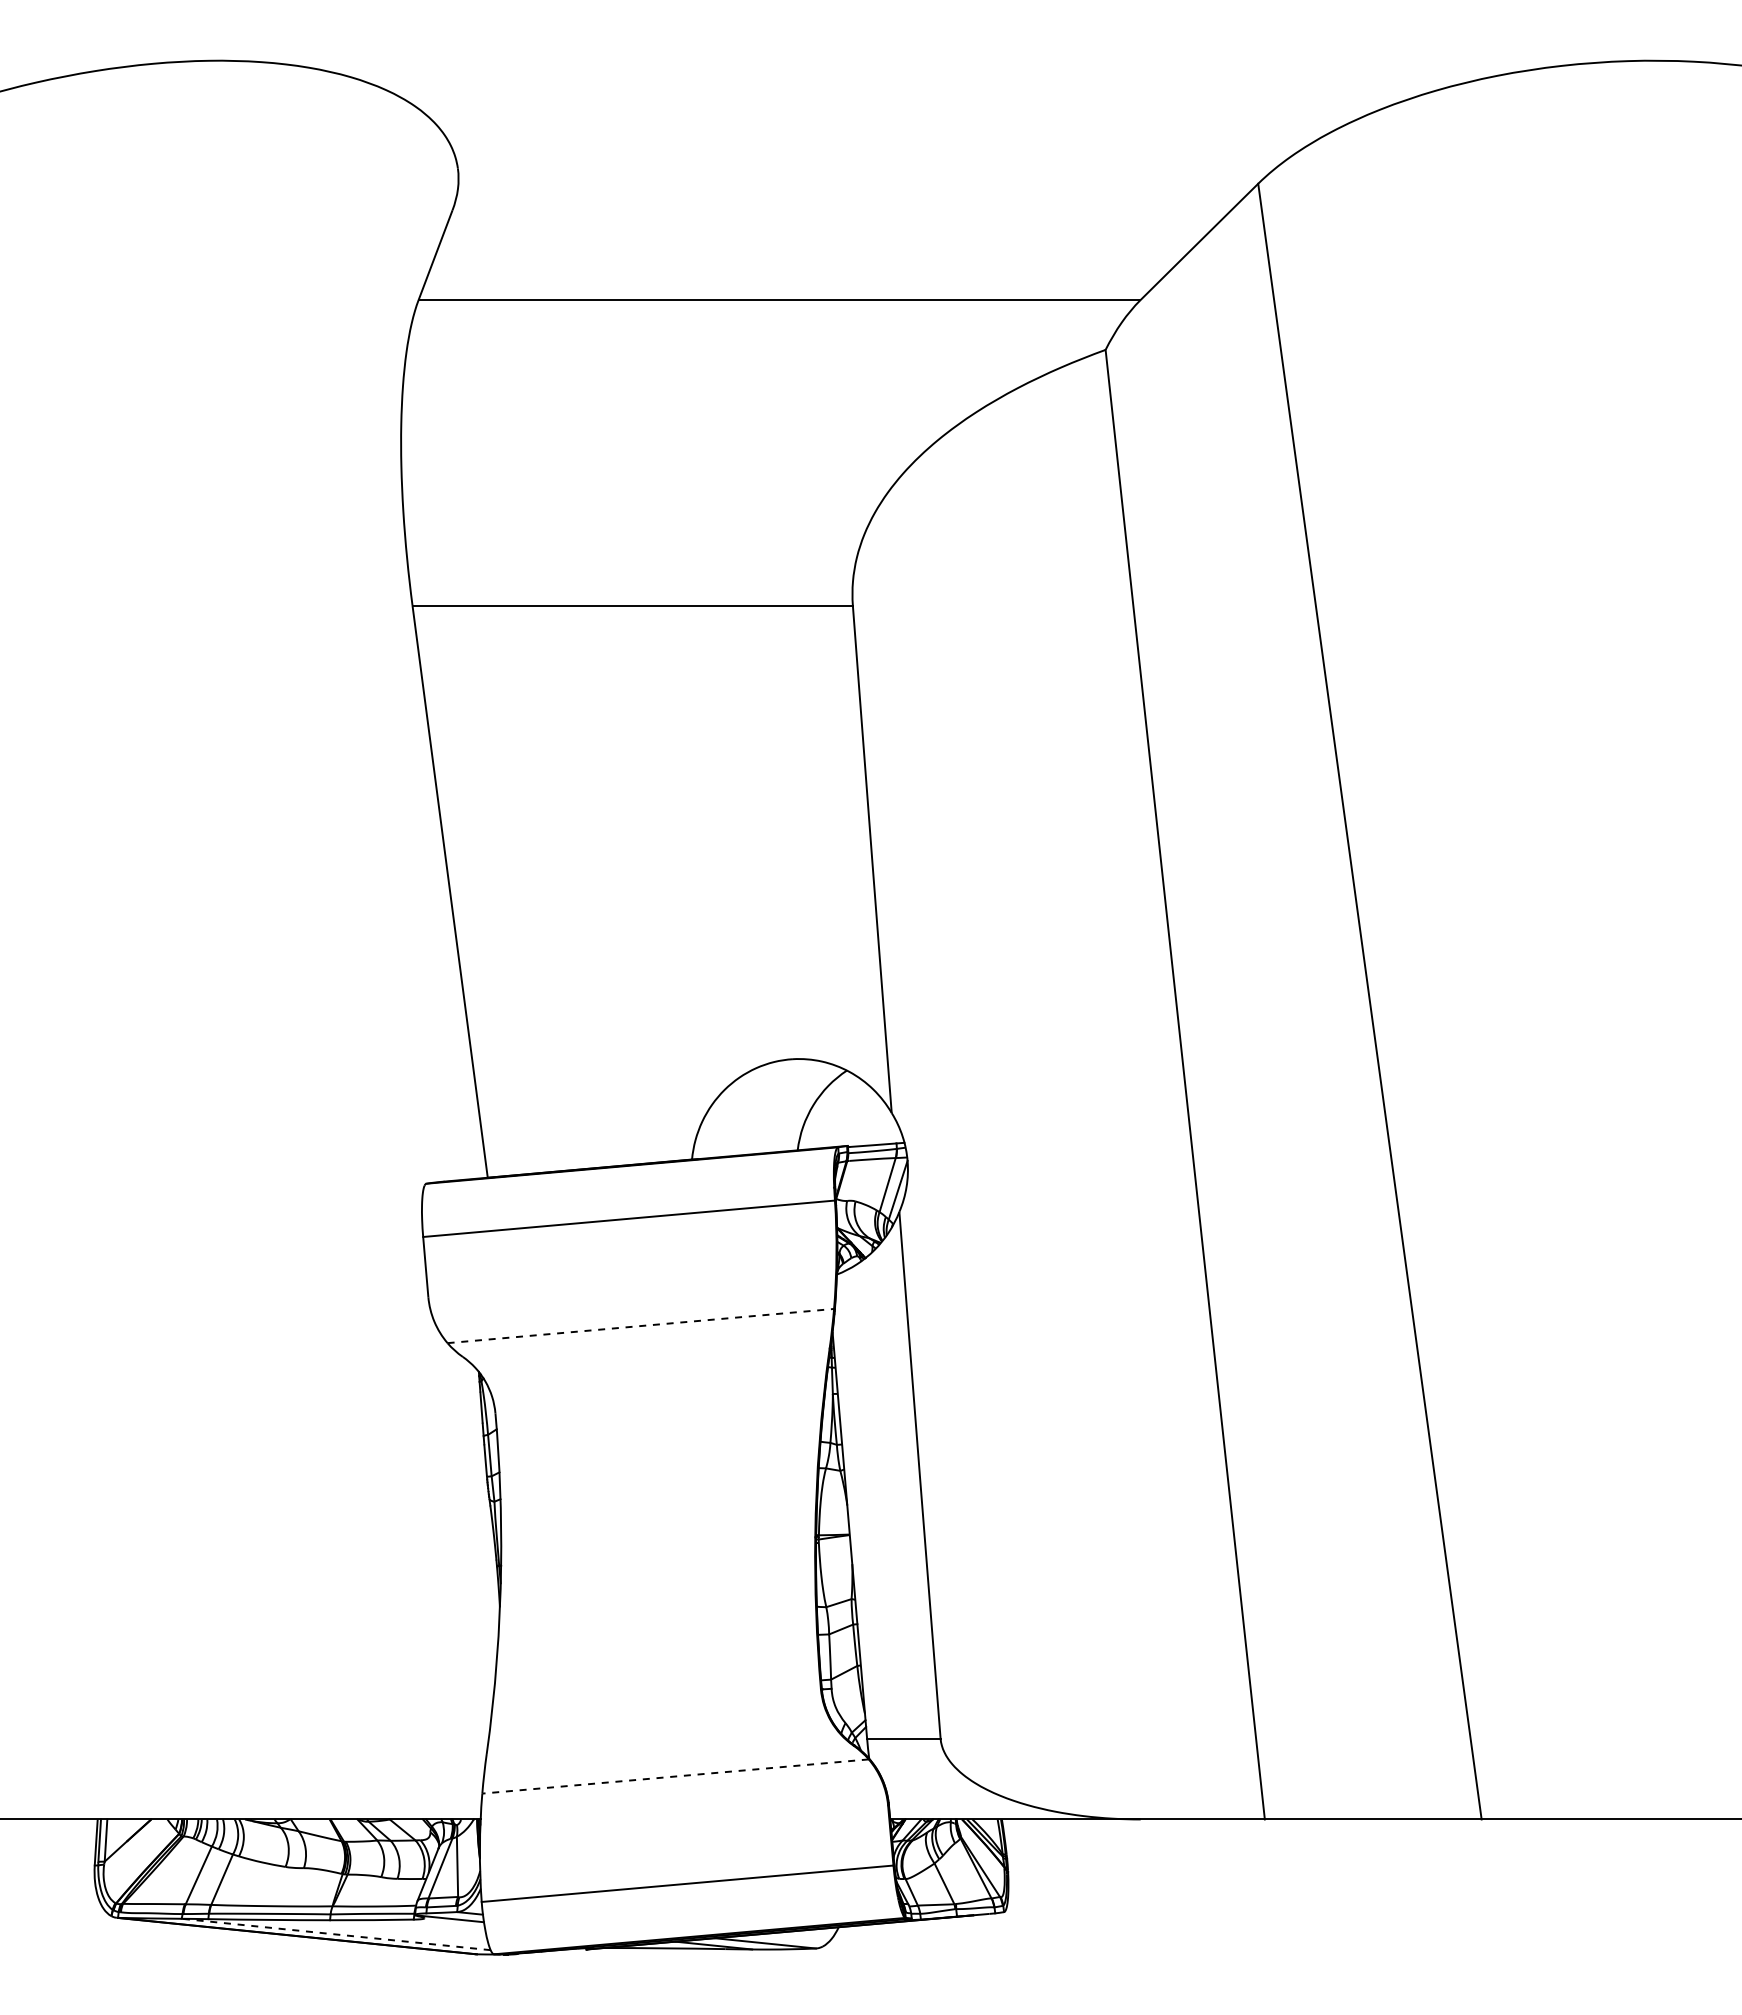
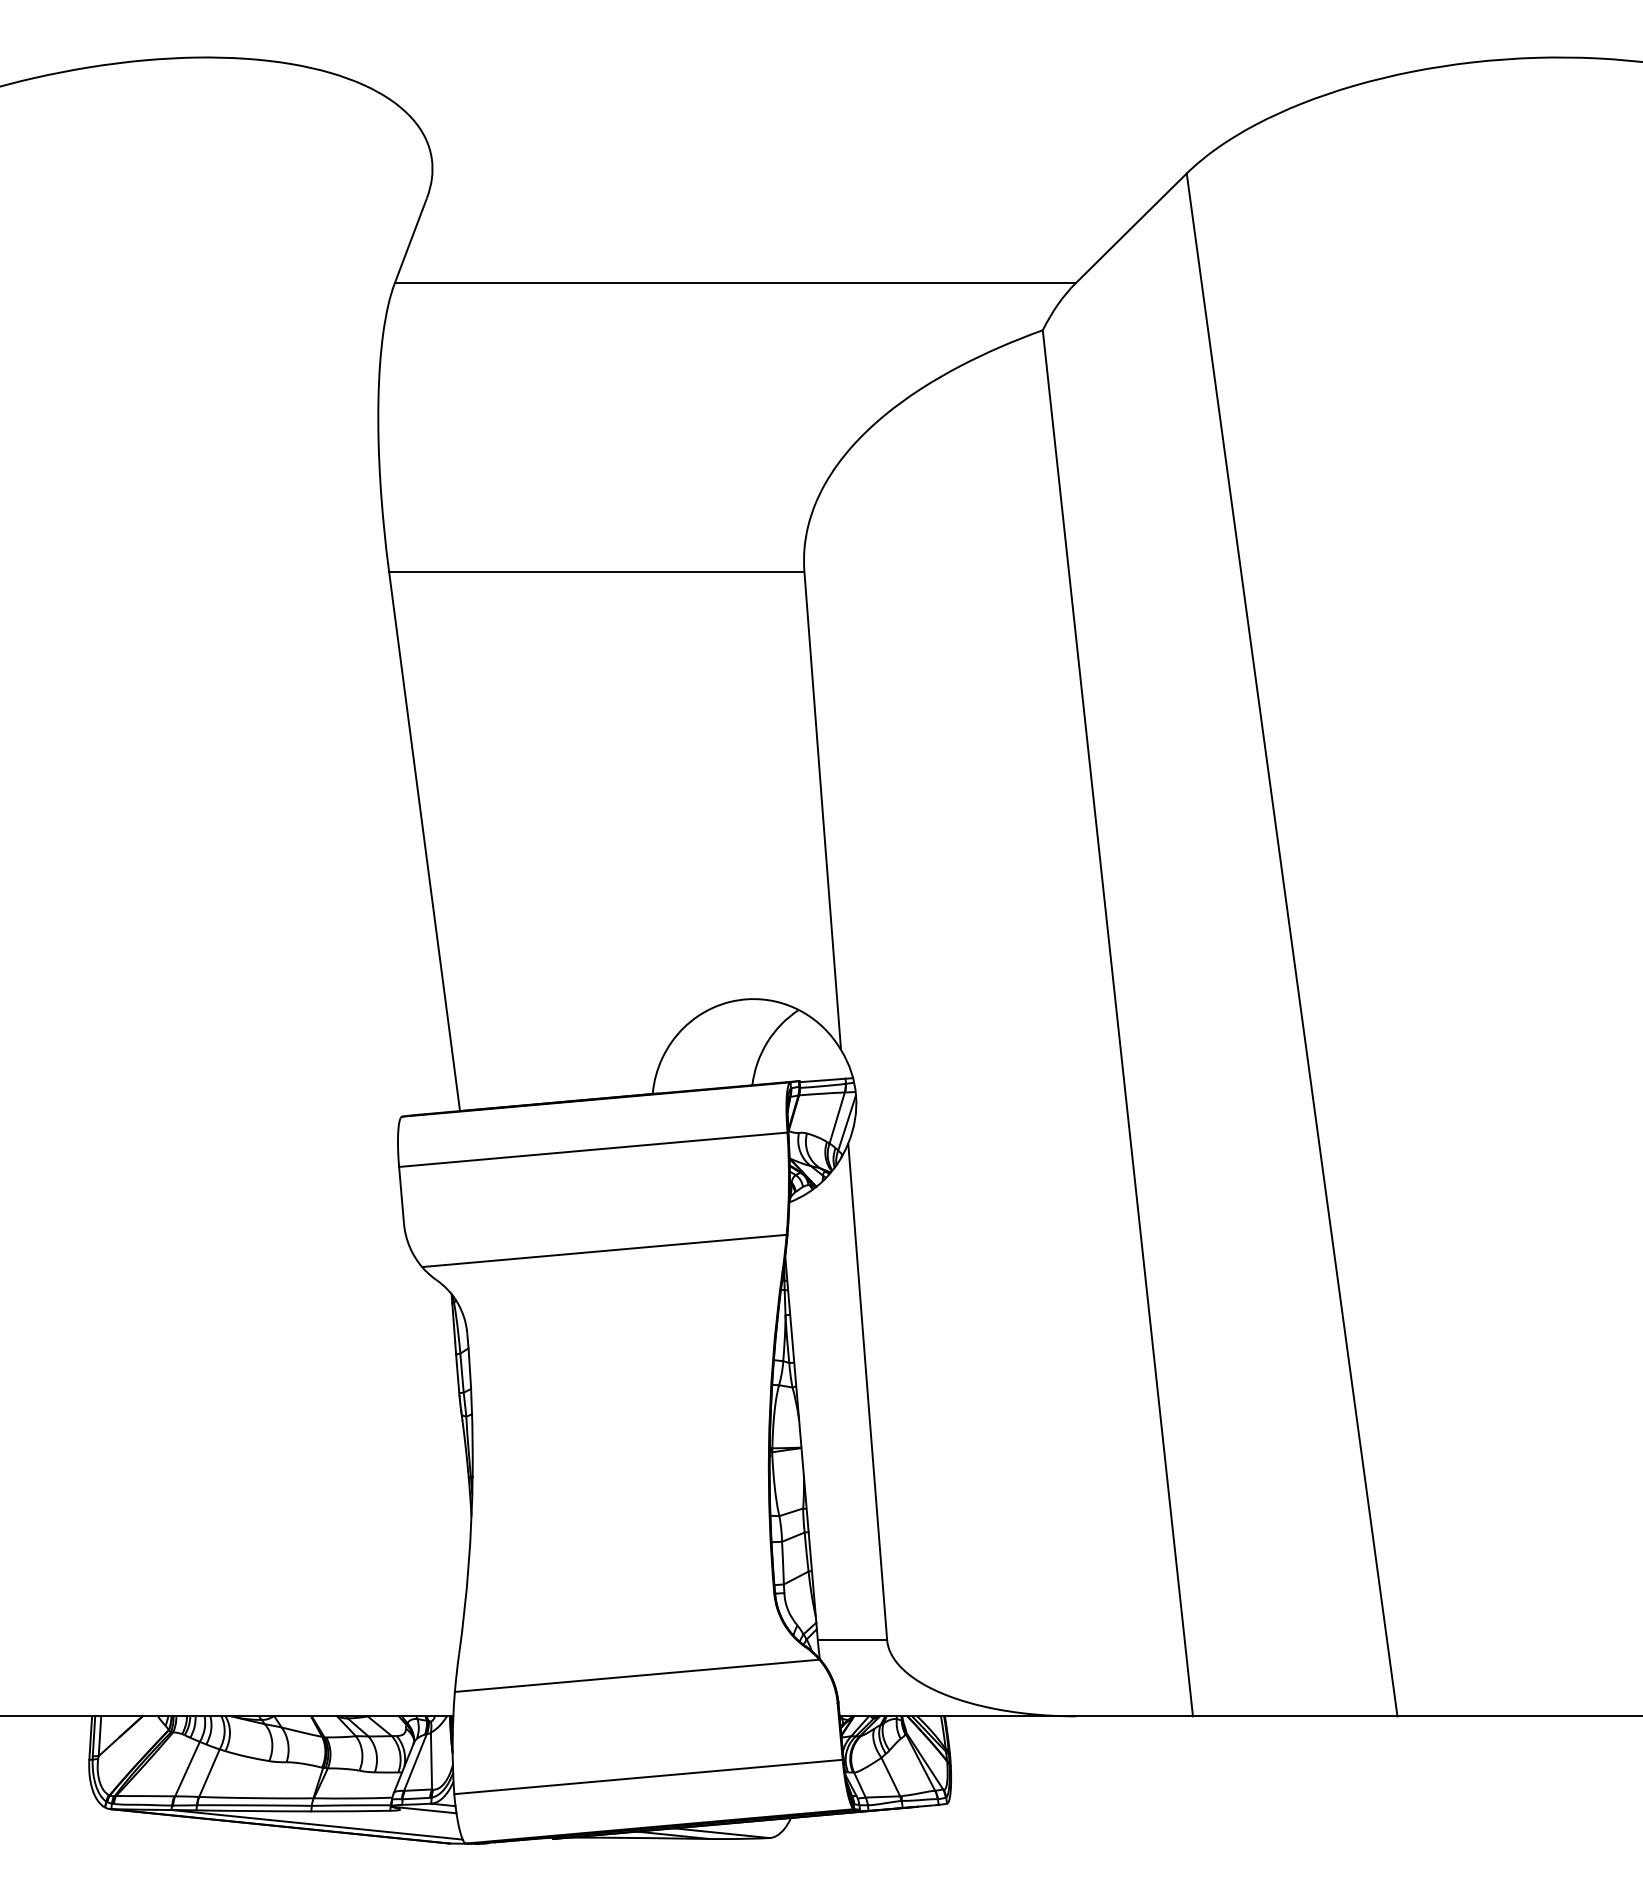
line: (640, 1326) -> (604, 1251), dashed -> solid
line: (675, 1776) -> (637, 1675), dashed -> solid
line: (335, 1934) -> (316, 1824), dashed -> solid

